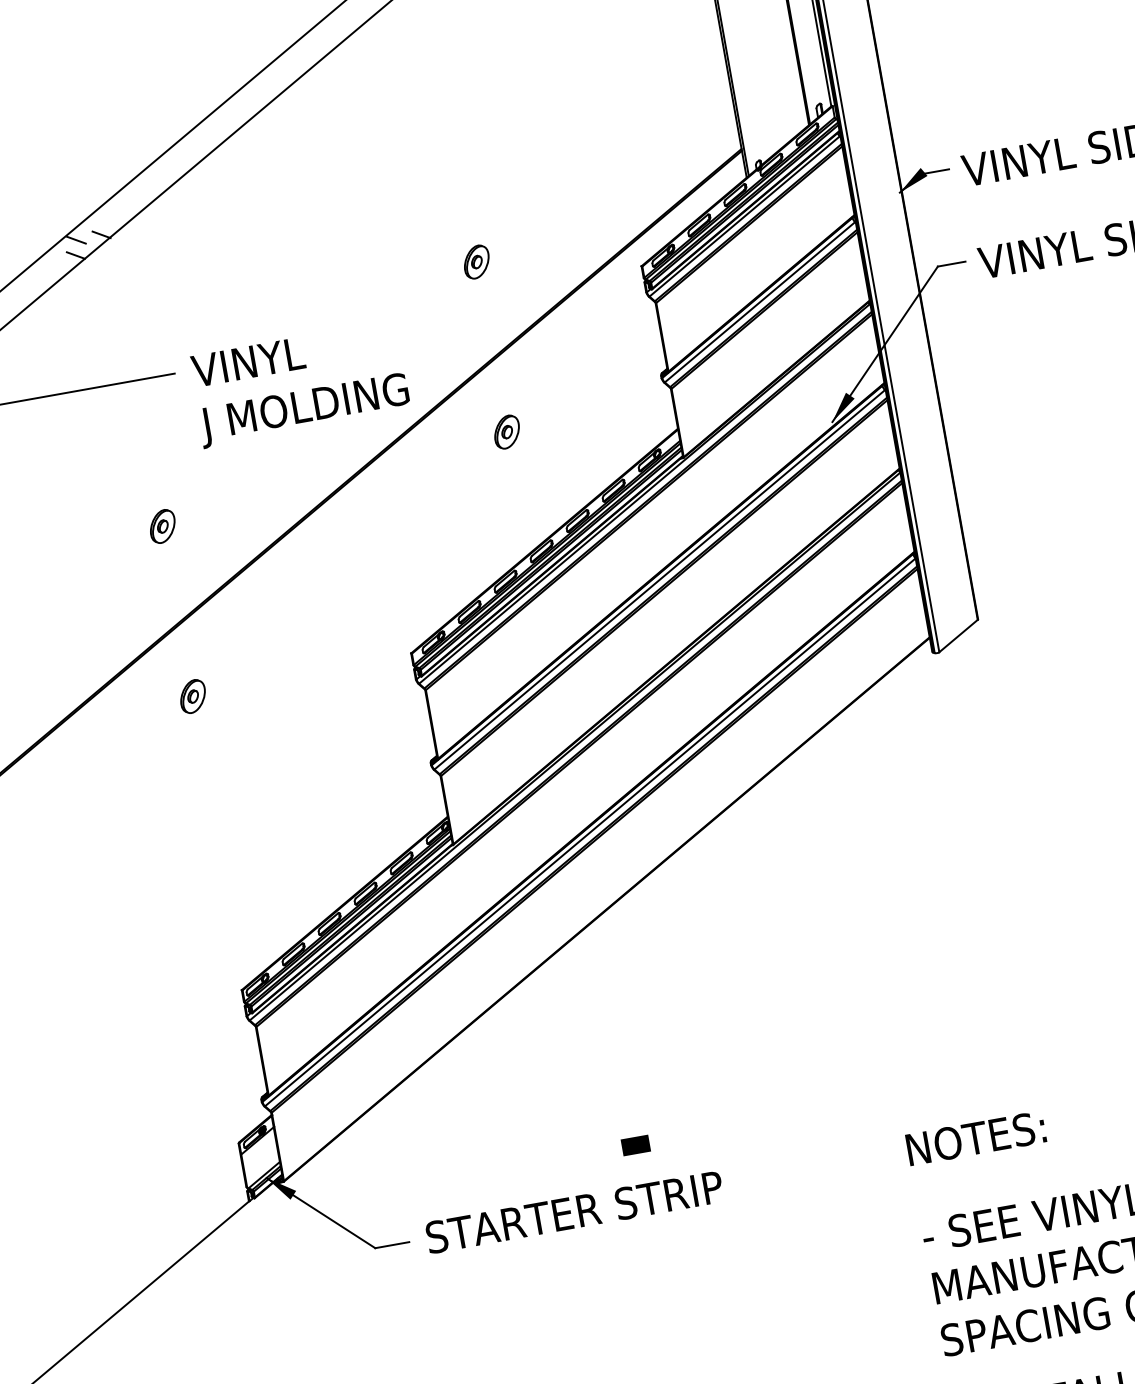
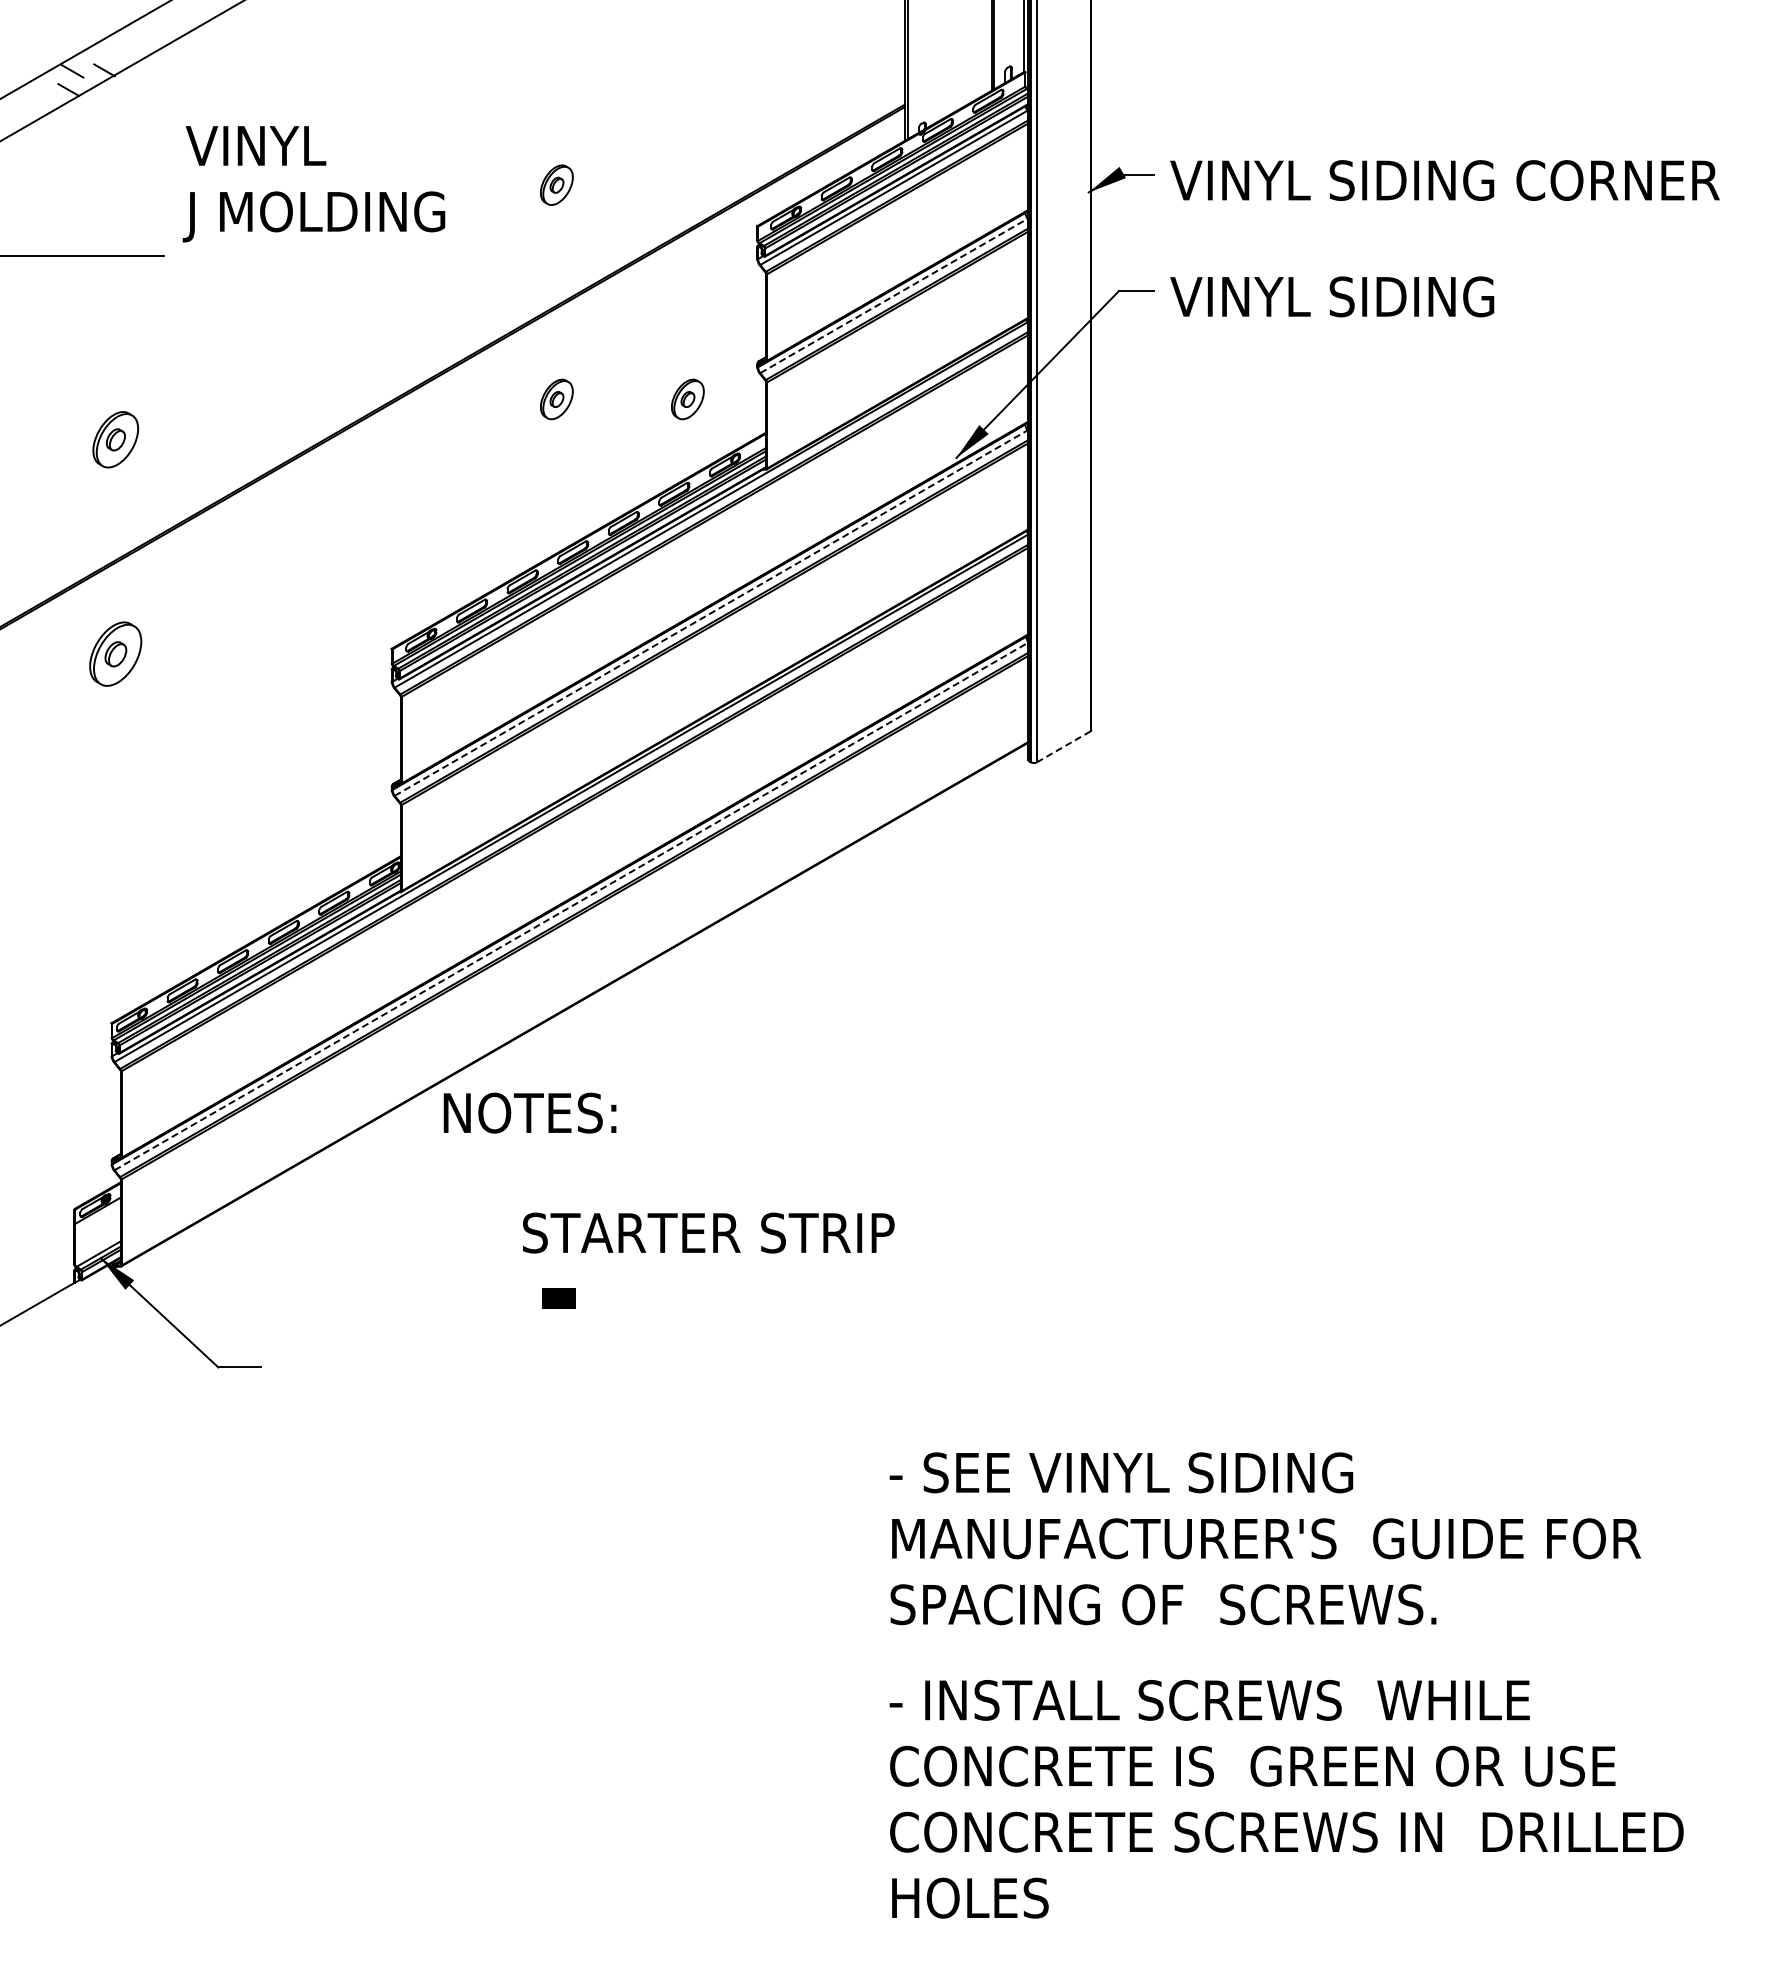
line: (760, 301) -> (894, 295), solid -> dashed
text: (299, 384) -> (313, 184), moved
part: (610, 413) -> (687, 399), added
part: (162, 526) -> (115, 439), size x1.4
line: (659, 579) -> (711, 612), solid -> dashed
line: (958, 635) -> (1064, 746), solid -> dashed
part: (192, 696) -> (115, 653), size x1.6
line: (590, 832) -> (571, 906), solid -> dashed
text: (975, 1137) -> (529, 1112), moved
text: (574, 1211) -> (708, 1232), moved

